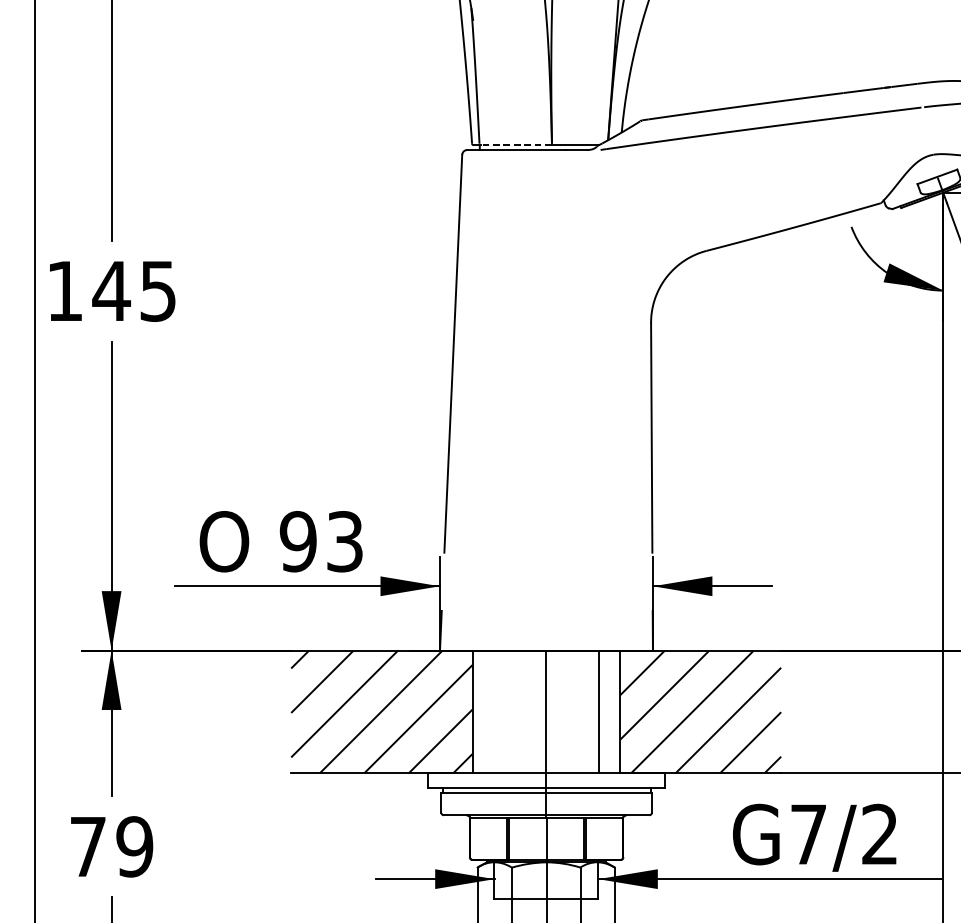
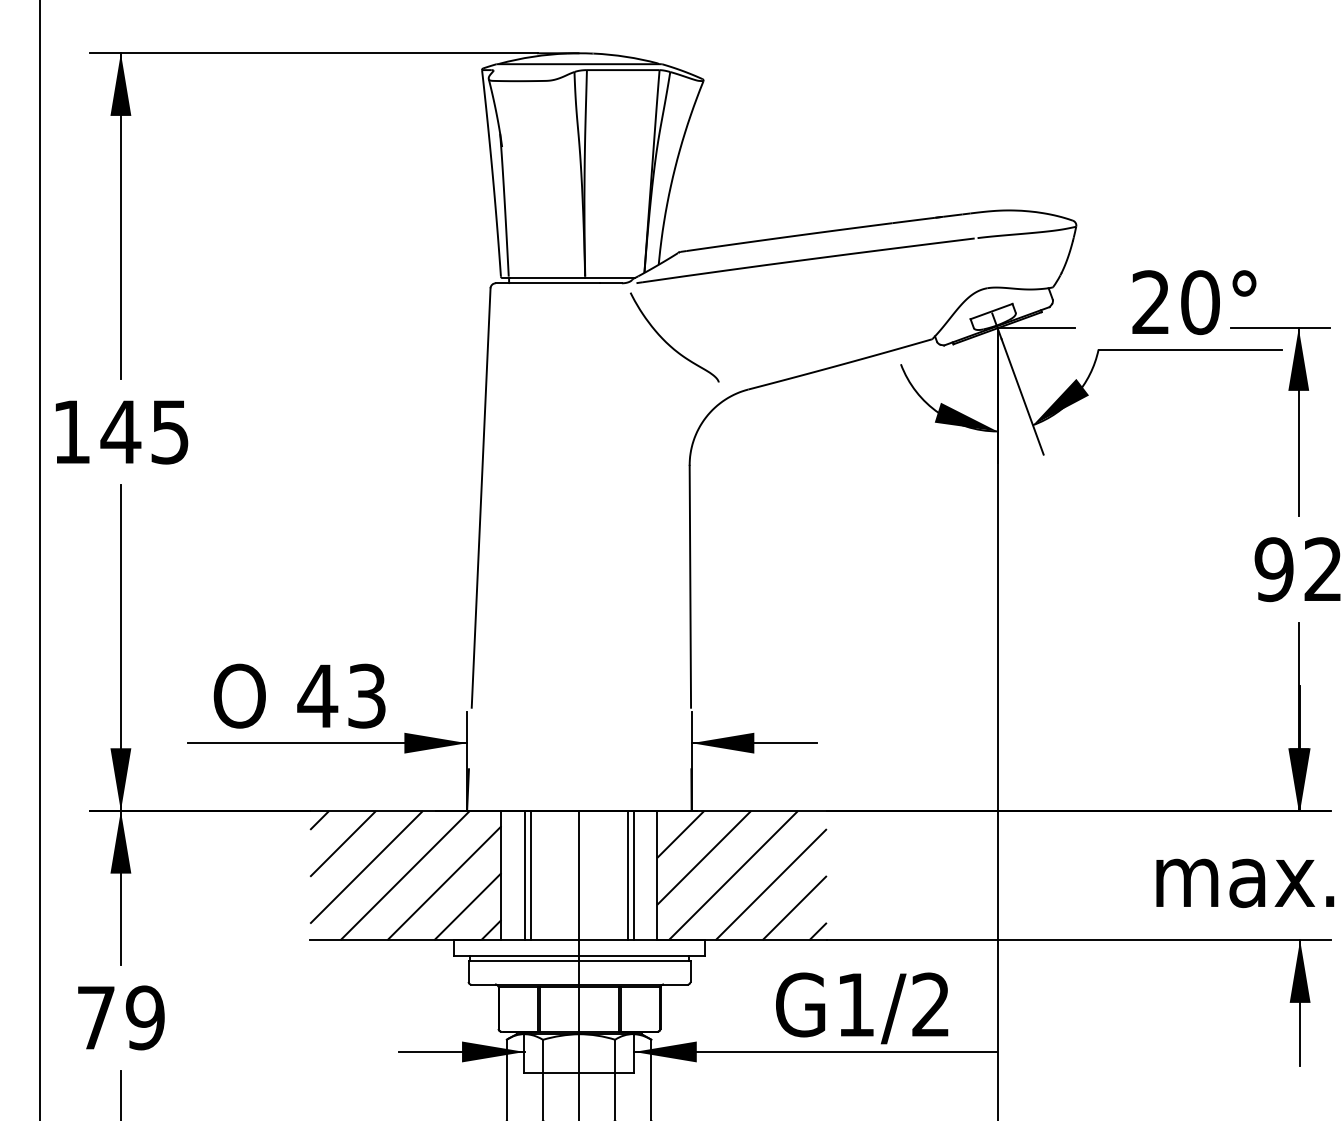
line: (516, 145) -> (547, 278), dashed -> solid
curve: (631, 207) -> (668, 343), added
text: (298, 541) -> (317, 695), 93 -> 43
line: (494, 711) -> (524, 875), added
line: (500, 711) -> (530, 875), added
line: (593, 711) -> (628, 875), added
text: (808, 834) -> (855, 1004), G7/2 -> G1/2

